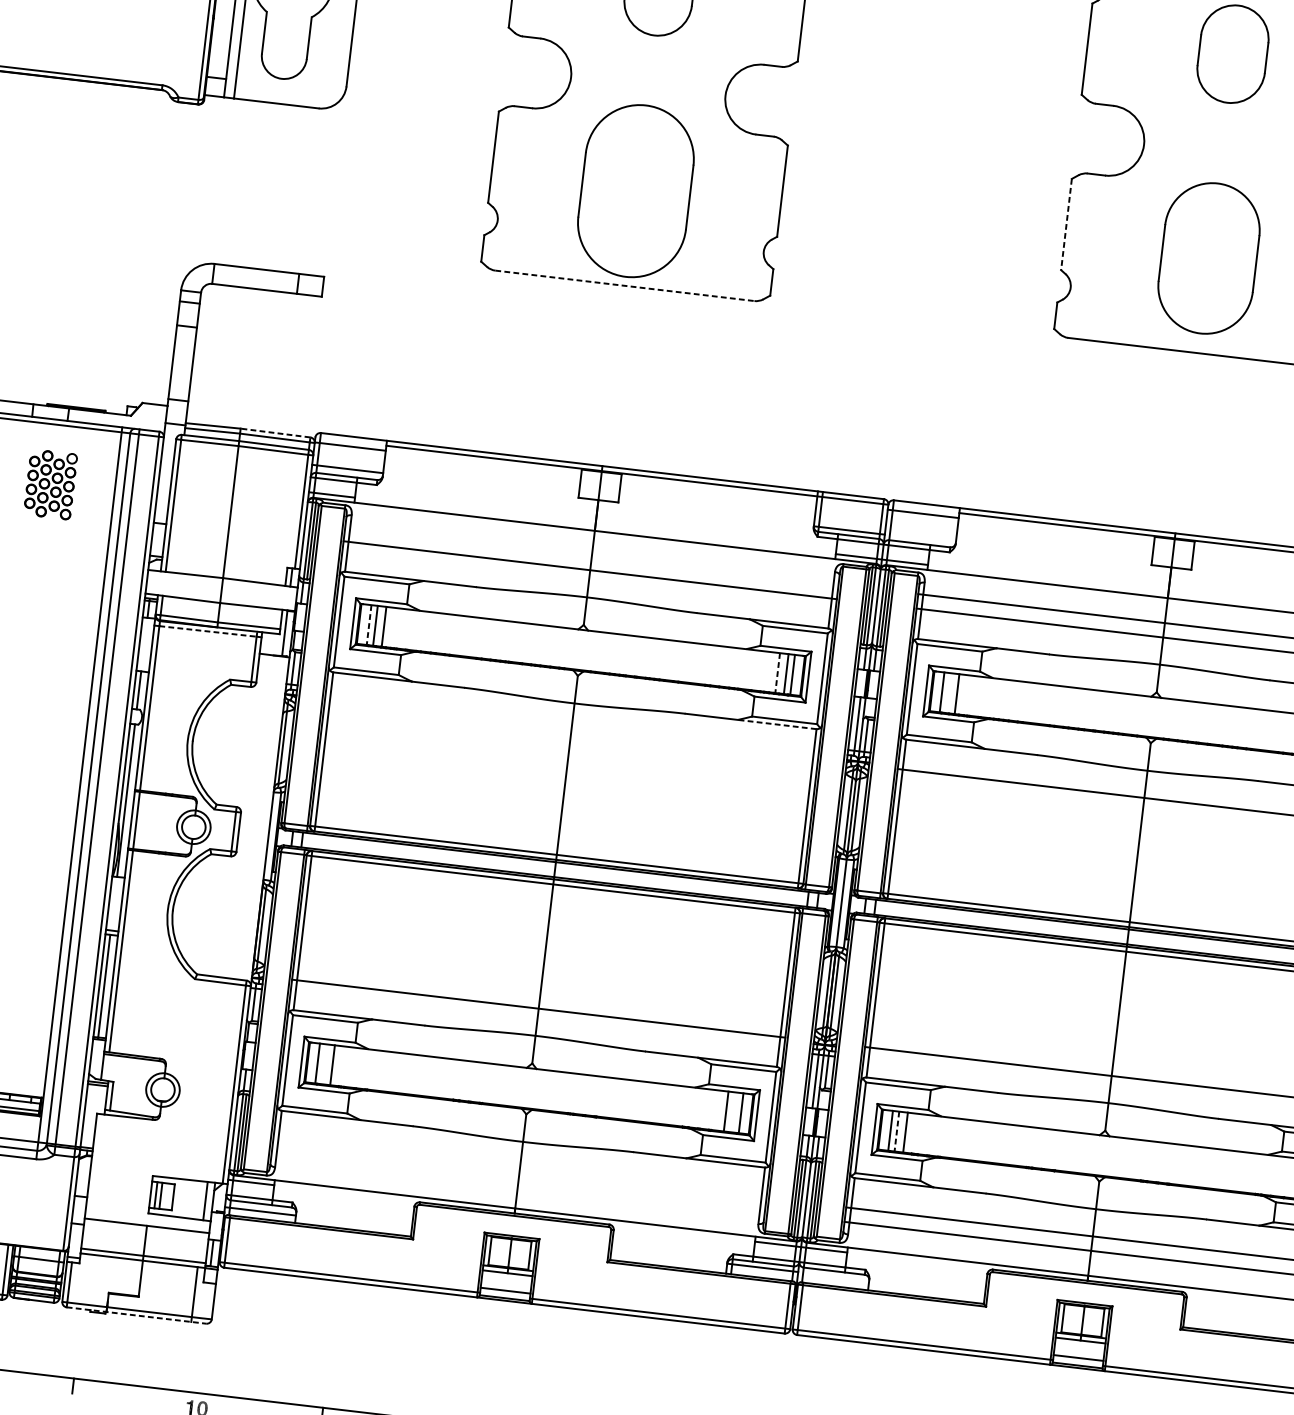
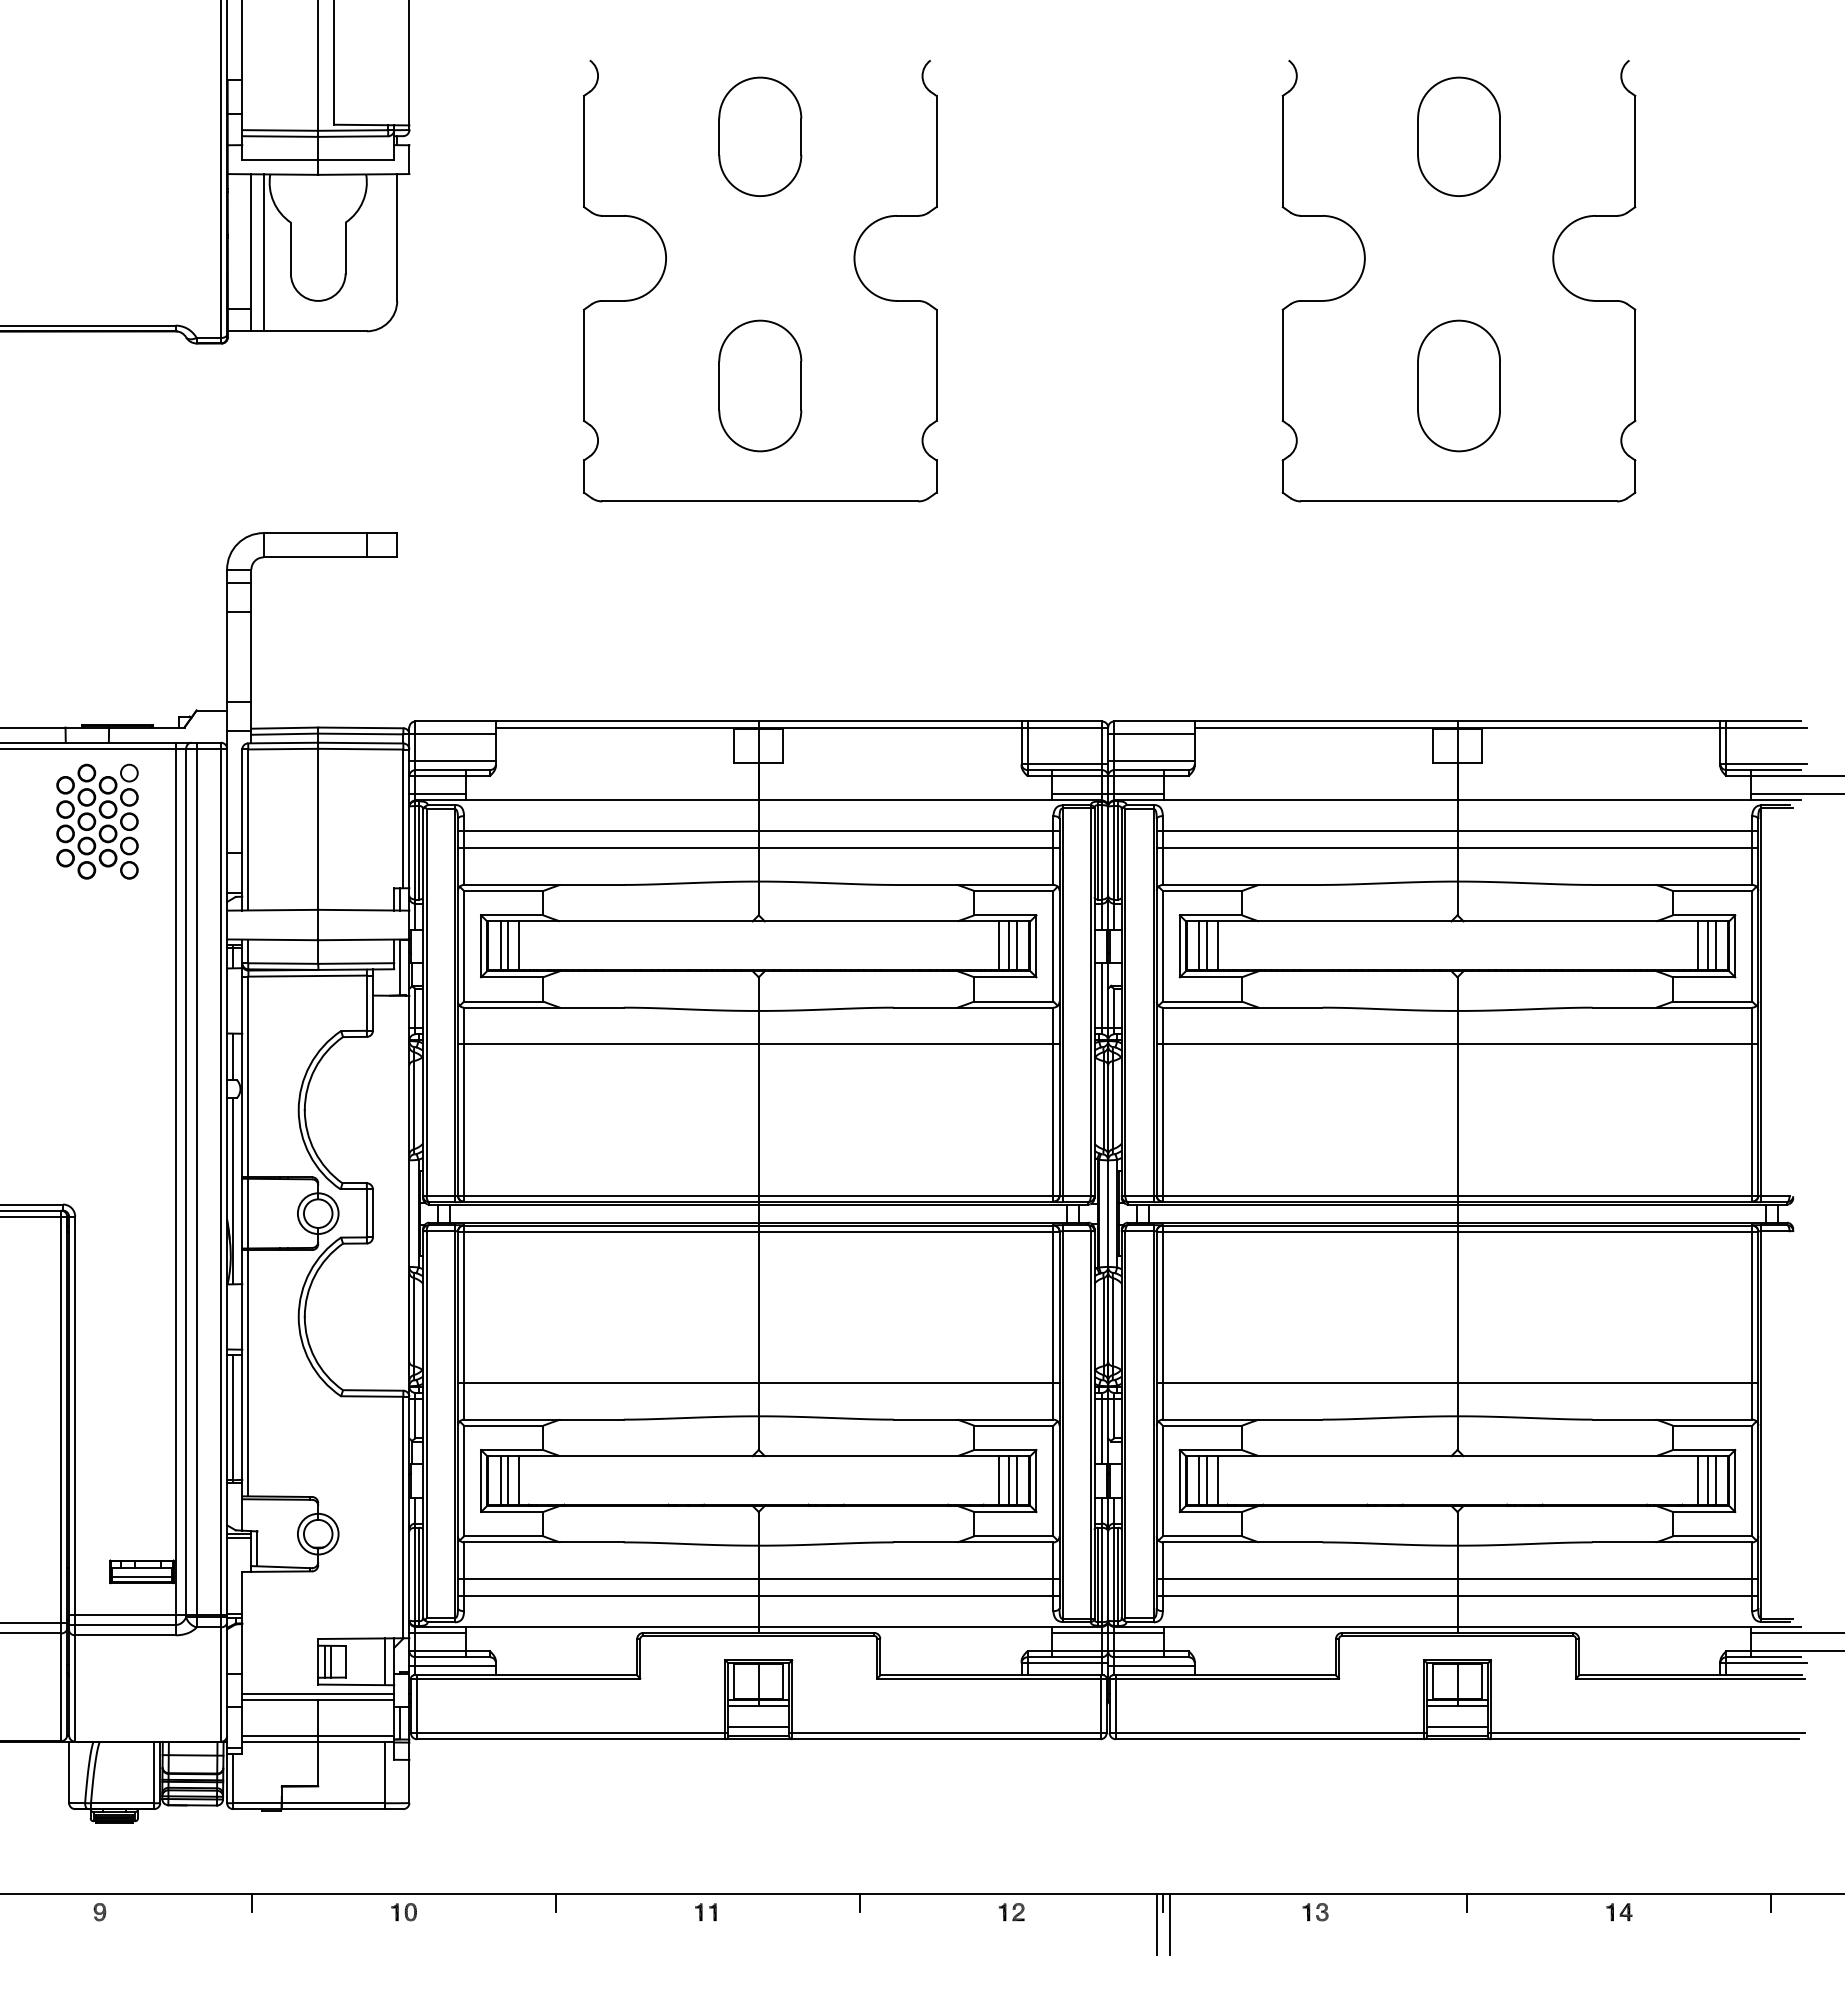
part: (636, 190) -> (760, 385), size x0.62
line: (1066, 224) -> (1282, 365), dashed -> solid
part: (1208, 258) -> (1458, 385), size x0.71
line: (625, 285) -> (760, 501), dashed -> solid
line: (275, 432) -> (360, 727), dashed -> solid
part: (50, 484) -> (97, 821), size x1.43
line: (920, 535) -> (1151, 760), added
line: (591, 555) -> (758, 830), added
line: (369, 625) -> (500, 946), dashed -> solid
line: (208, 631) -> (308, 976), dashed -> solid
line: (777, 673) -> (998, 946), dashed -> solid
line: (948, 693) -> (1207, 945), added
line: (776, 724) -> (1004, 1007), dashed -> solid
line: (571, 730) -> (758, 1044), added
line: (324, 1064) -> (508, 1480), added
line: (734, 1112) -> (1009, 1480), added
line: (897, 1131) -> (1207, 1480), dashed -> solid
line: (519, 1168) -> (758, 1578), added
line: (517, 1183) -> (758, 1596), added
line: (147, 1220) -> (318, 1693), added
line: (833, 1278) -> (1151, 1666), added
line: (136, 1315) -> (318, 1809), dashed -> solid

